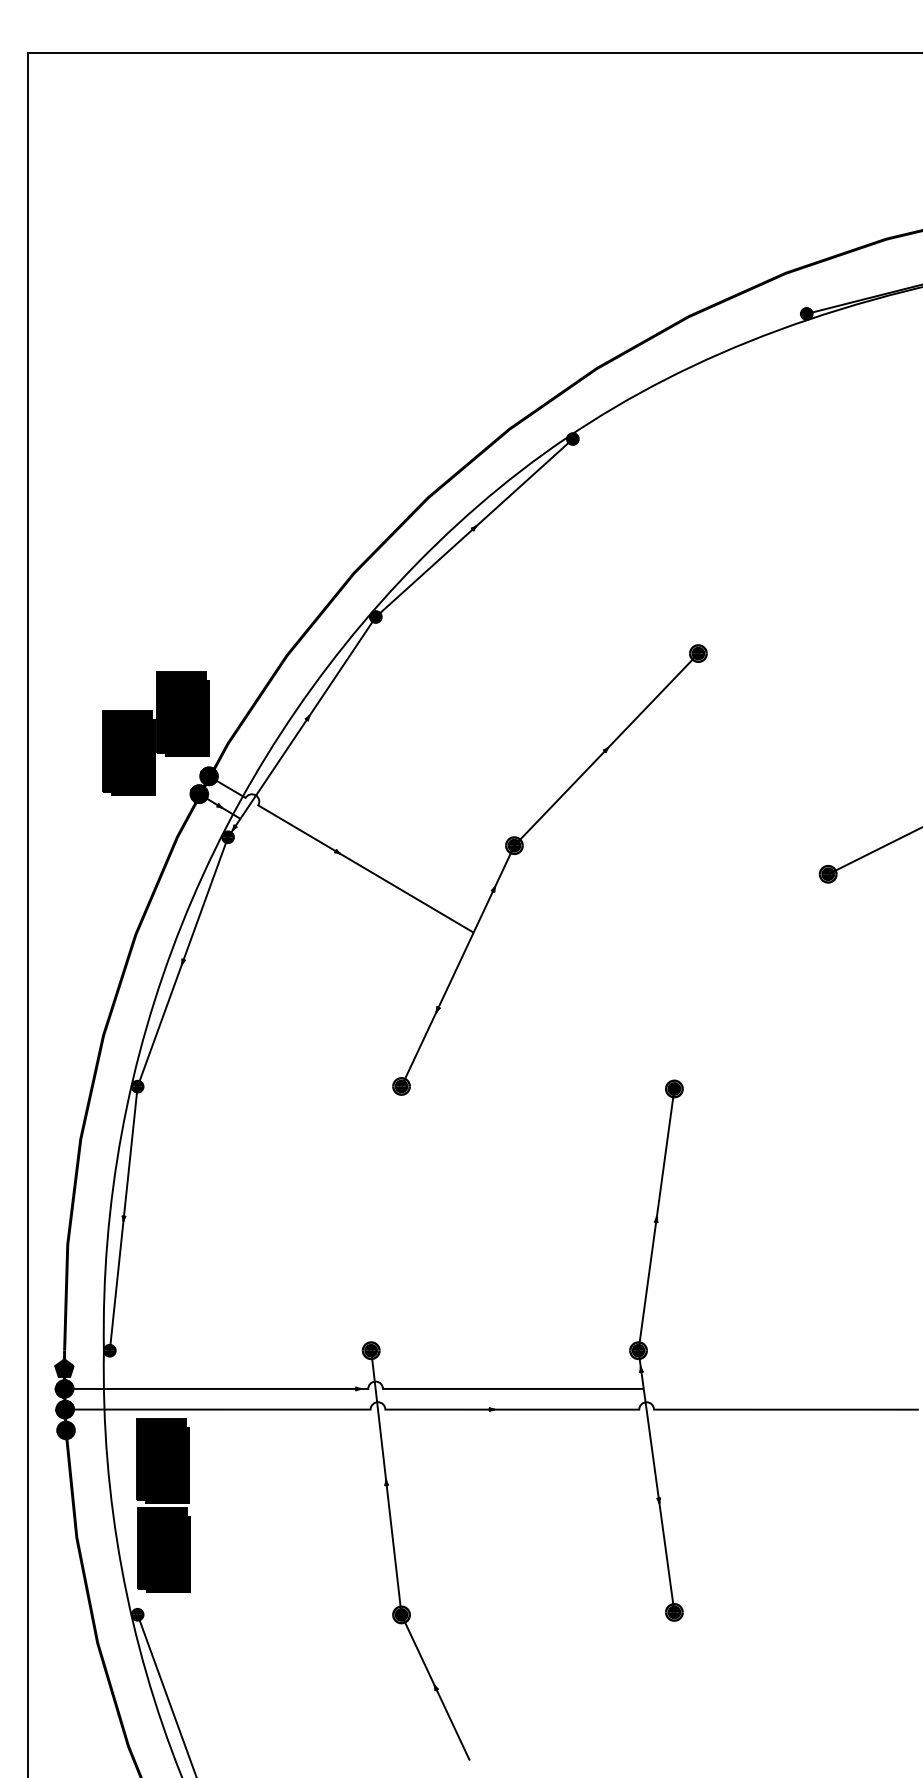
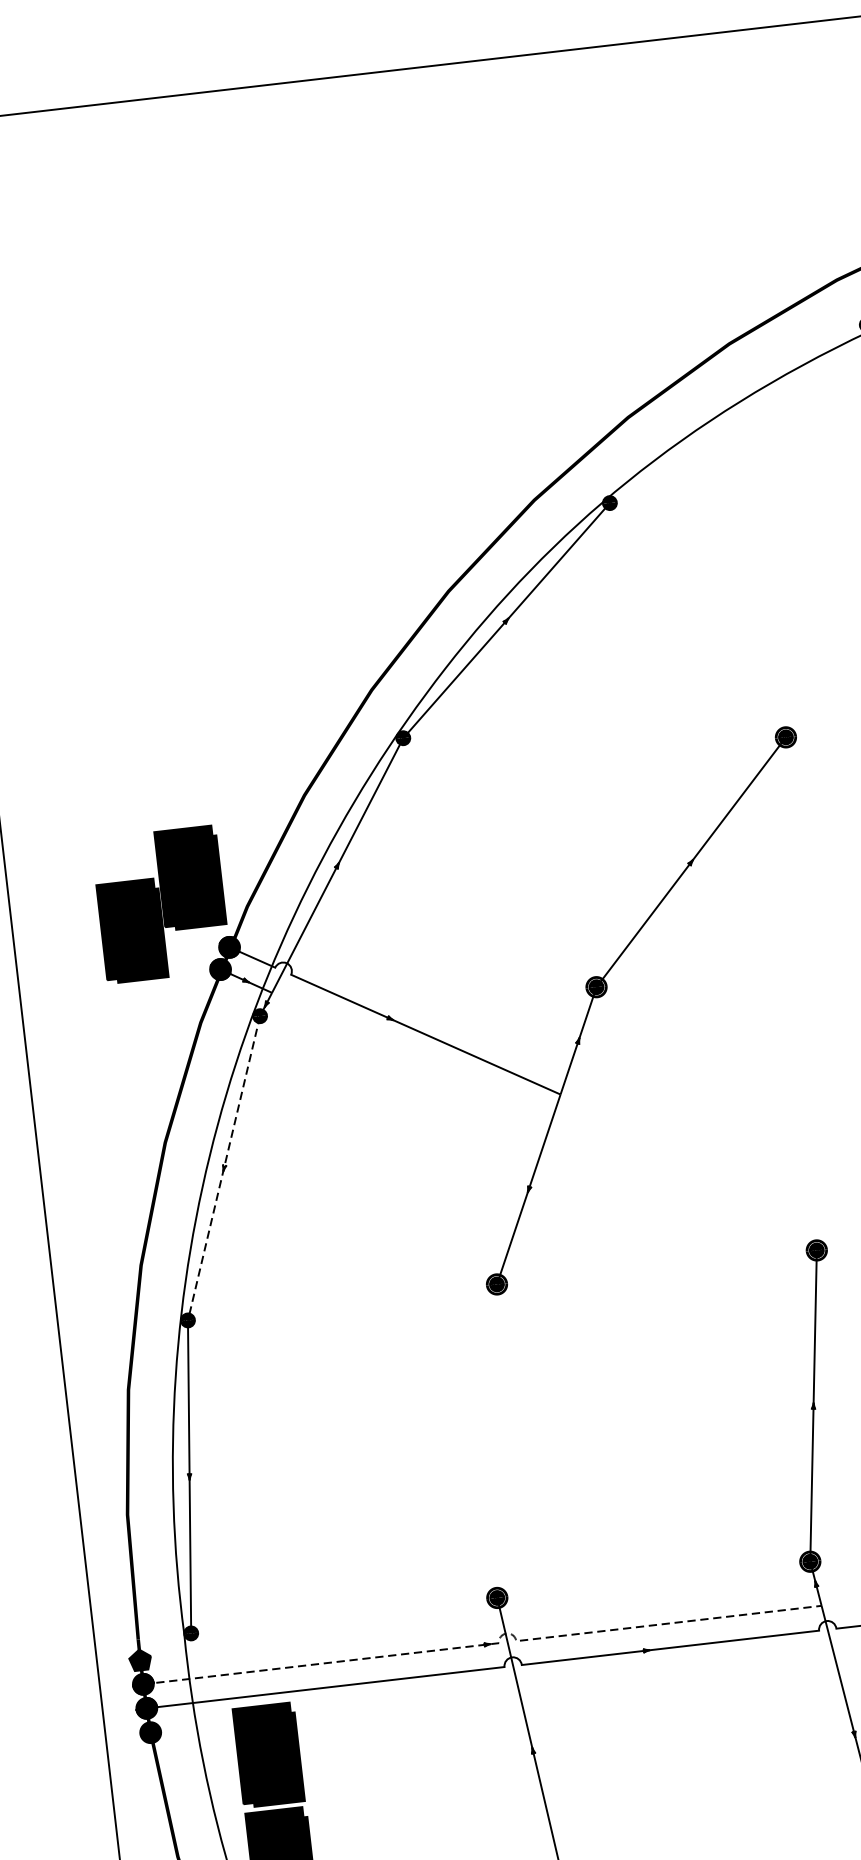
line: (182, 961) -> (223, 1167), solid -> dashed
line: (368, 1387) -> (499, 1641), solid -> dashed

